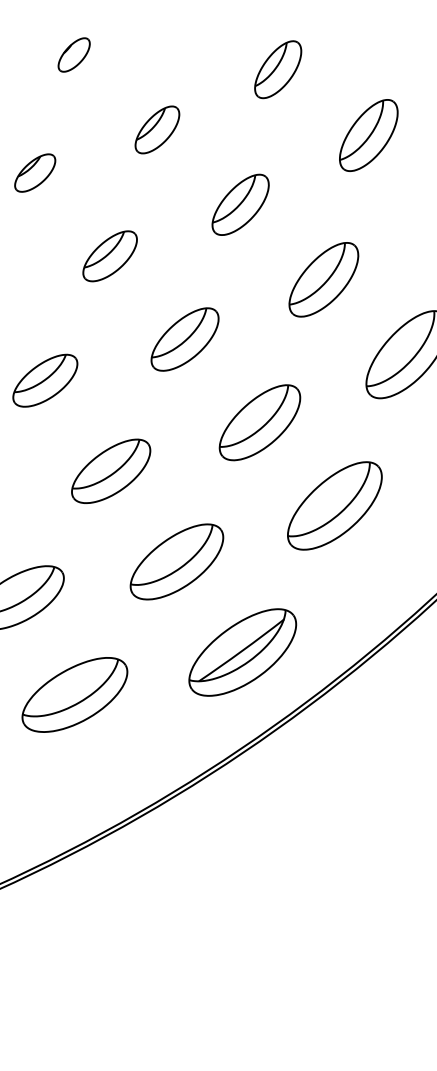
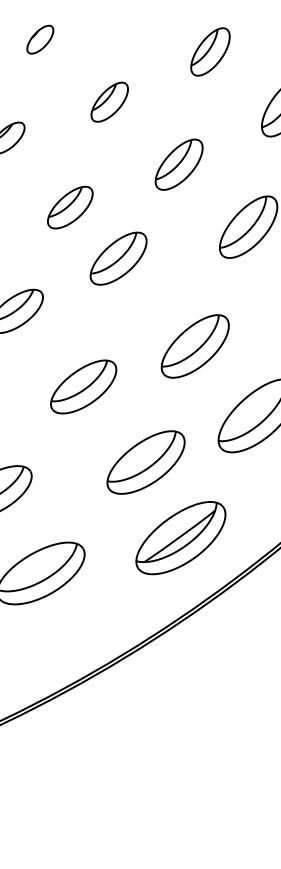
part: (184, 339) -> (118, 258), moved
part: (111, 470) -> (83, 386), moved
part: (176, 561) -> (145, 462), moved

